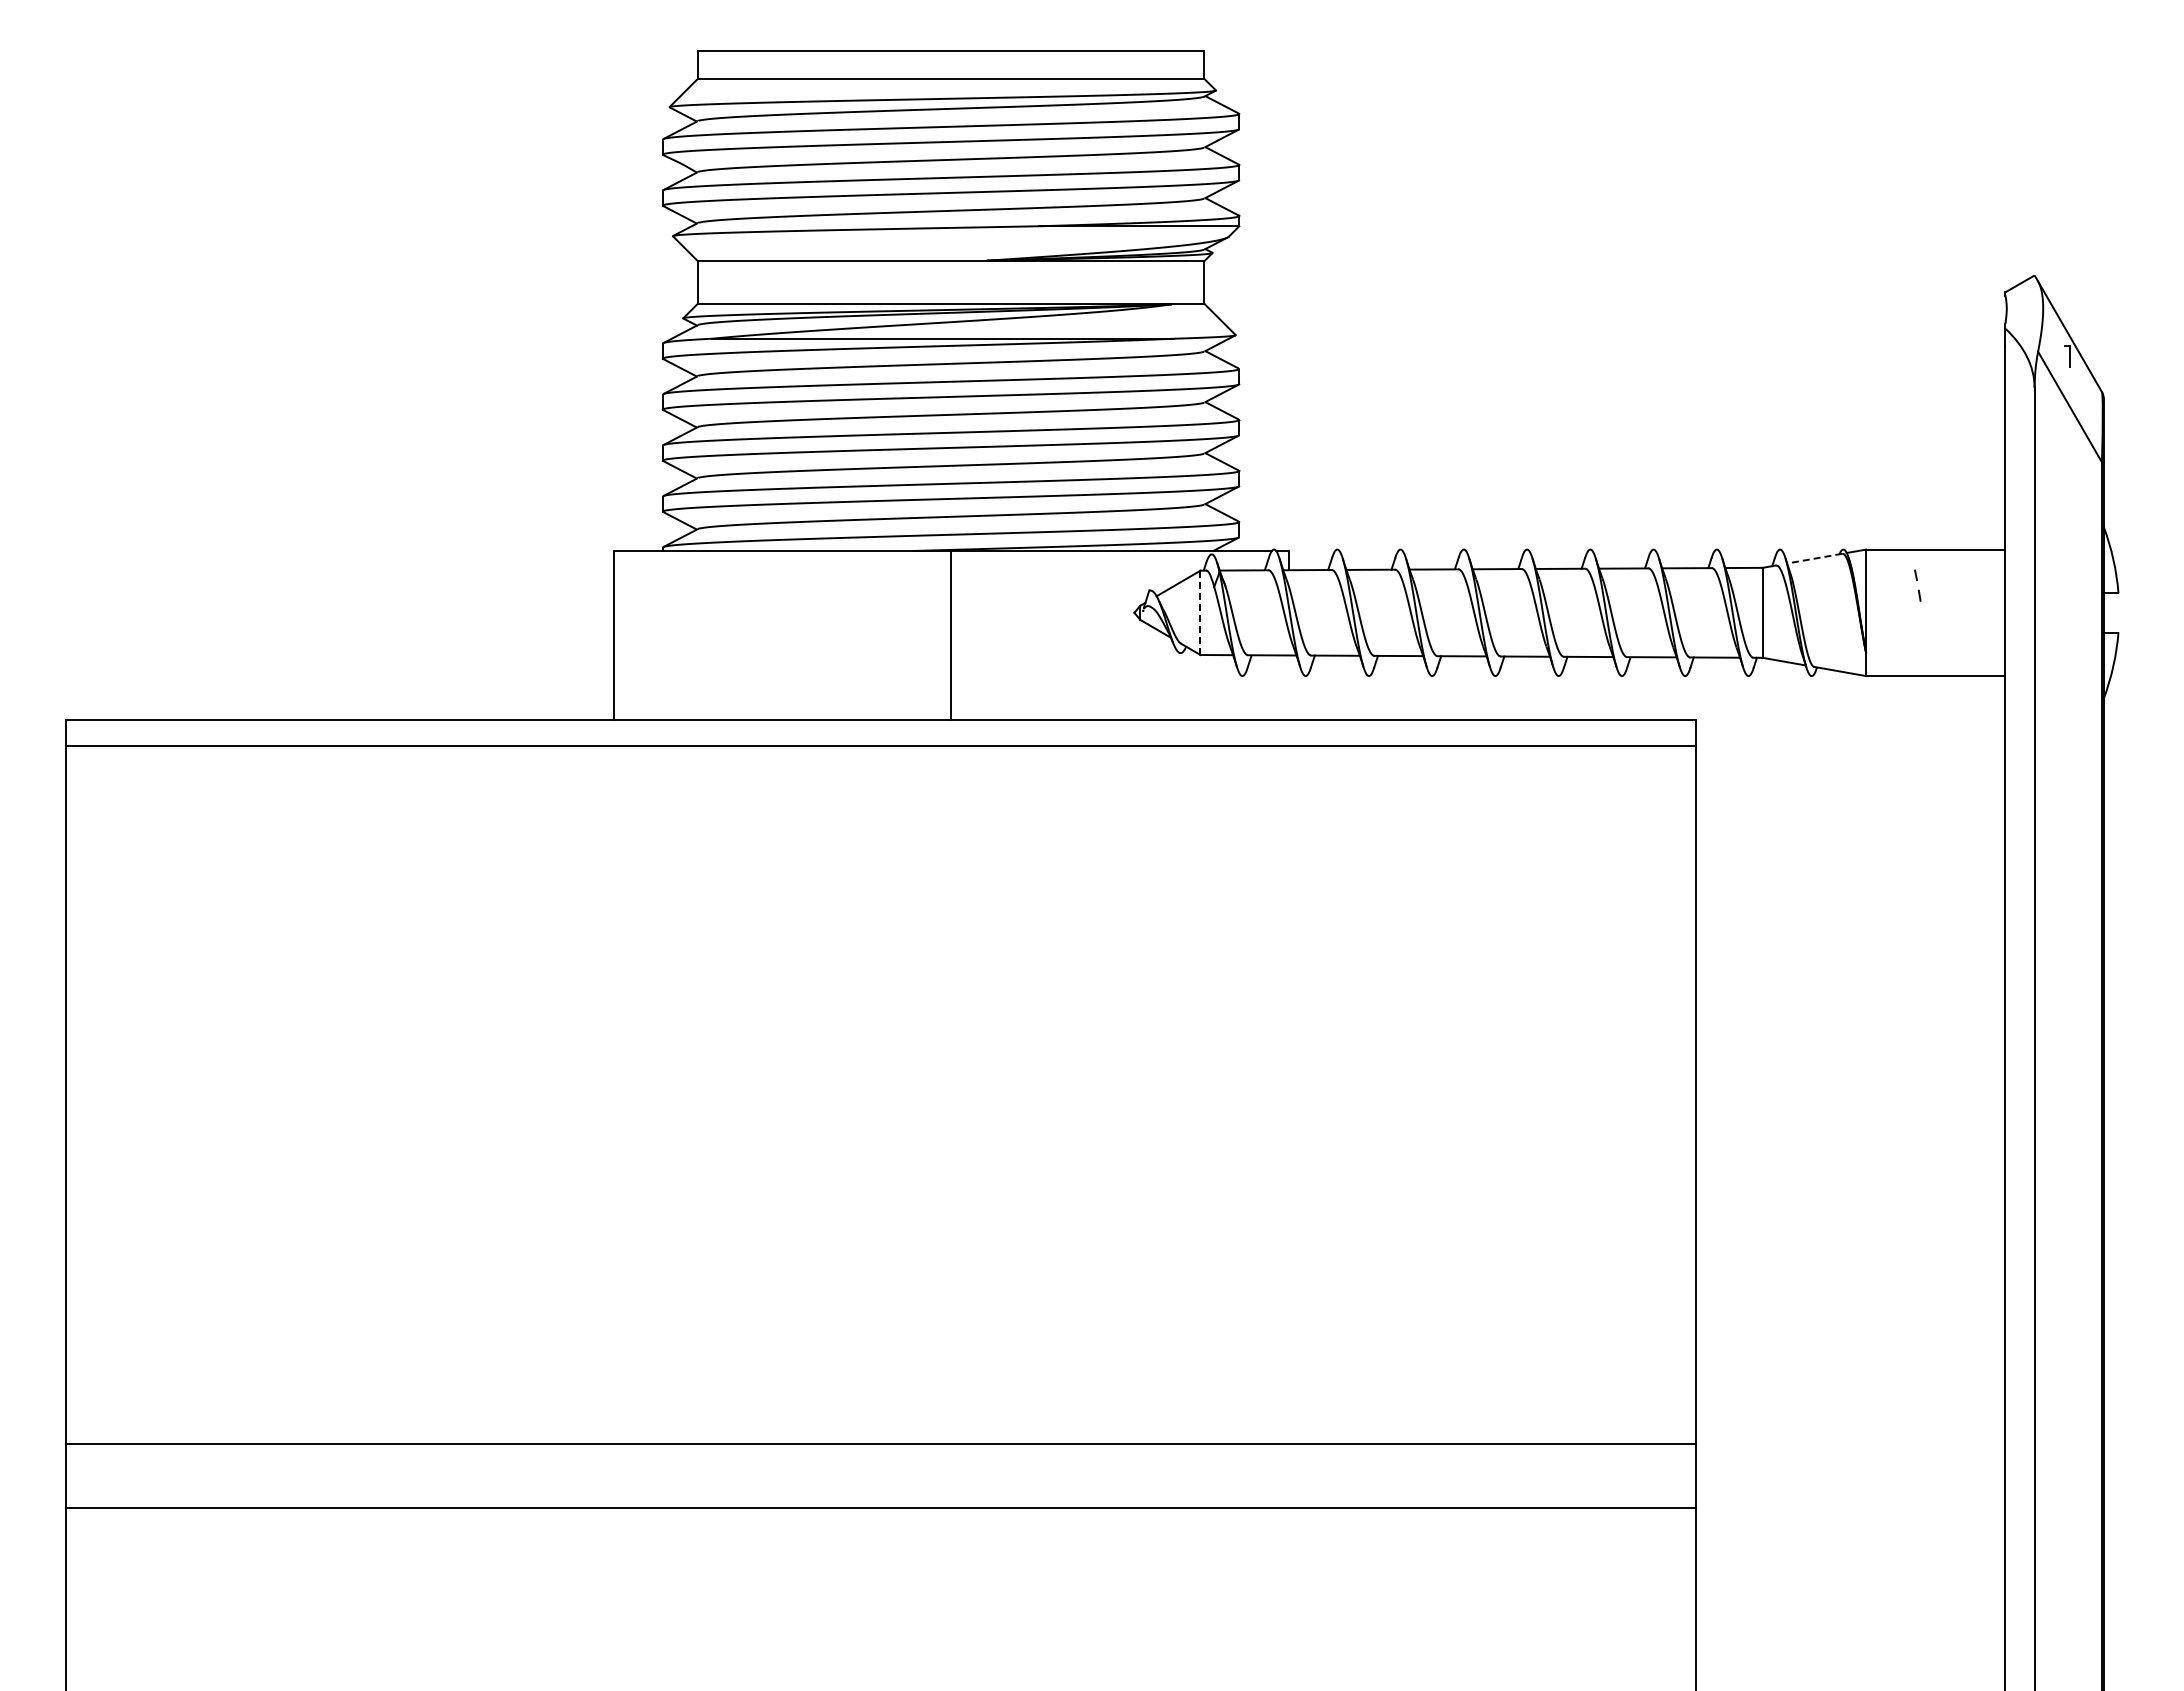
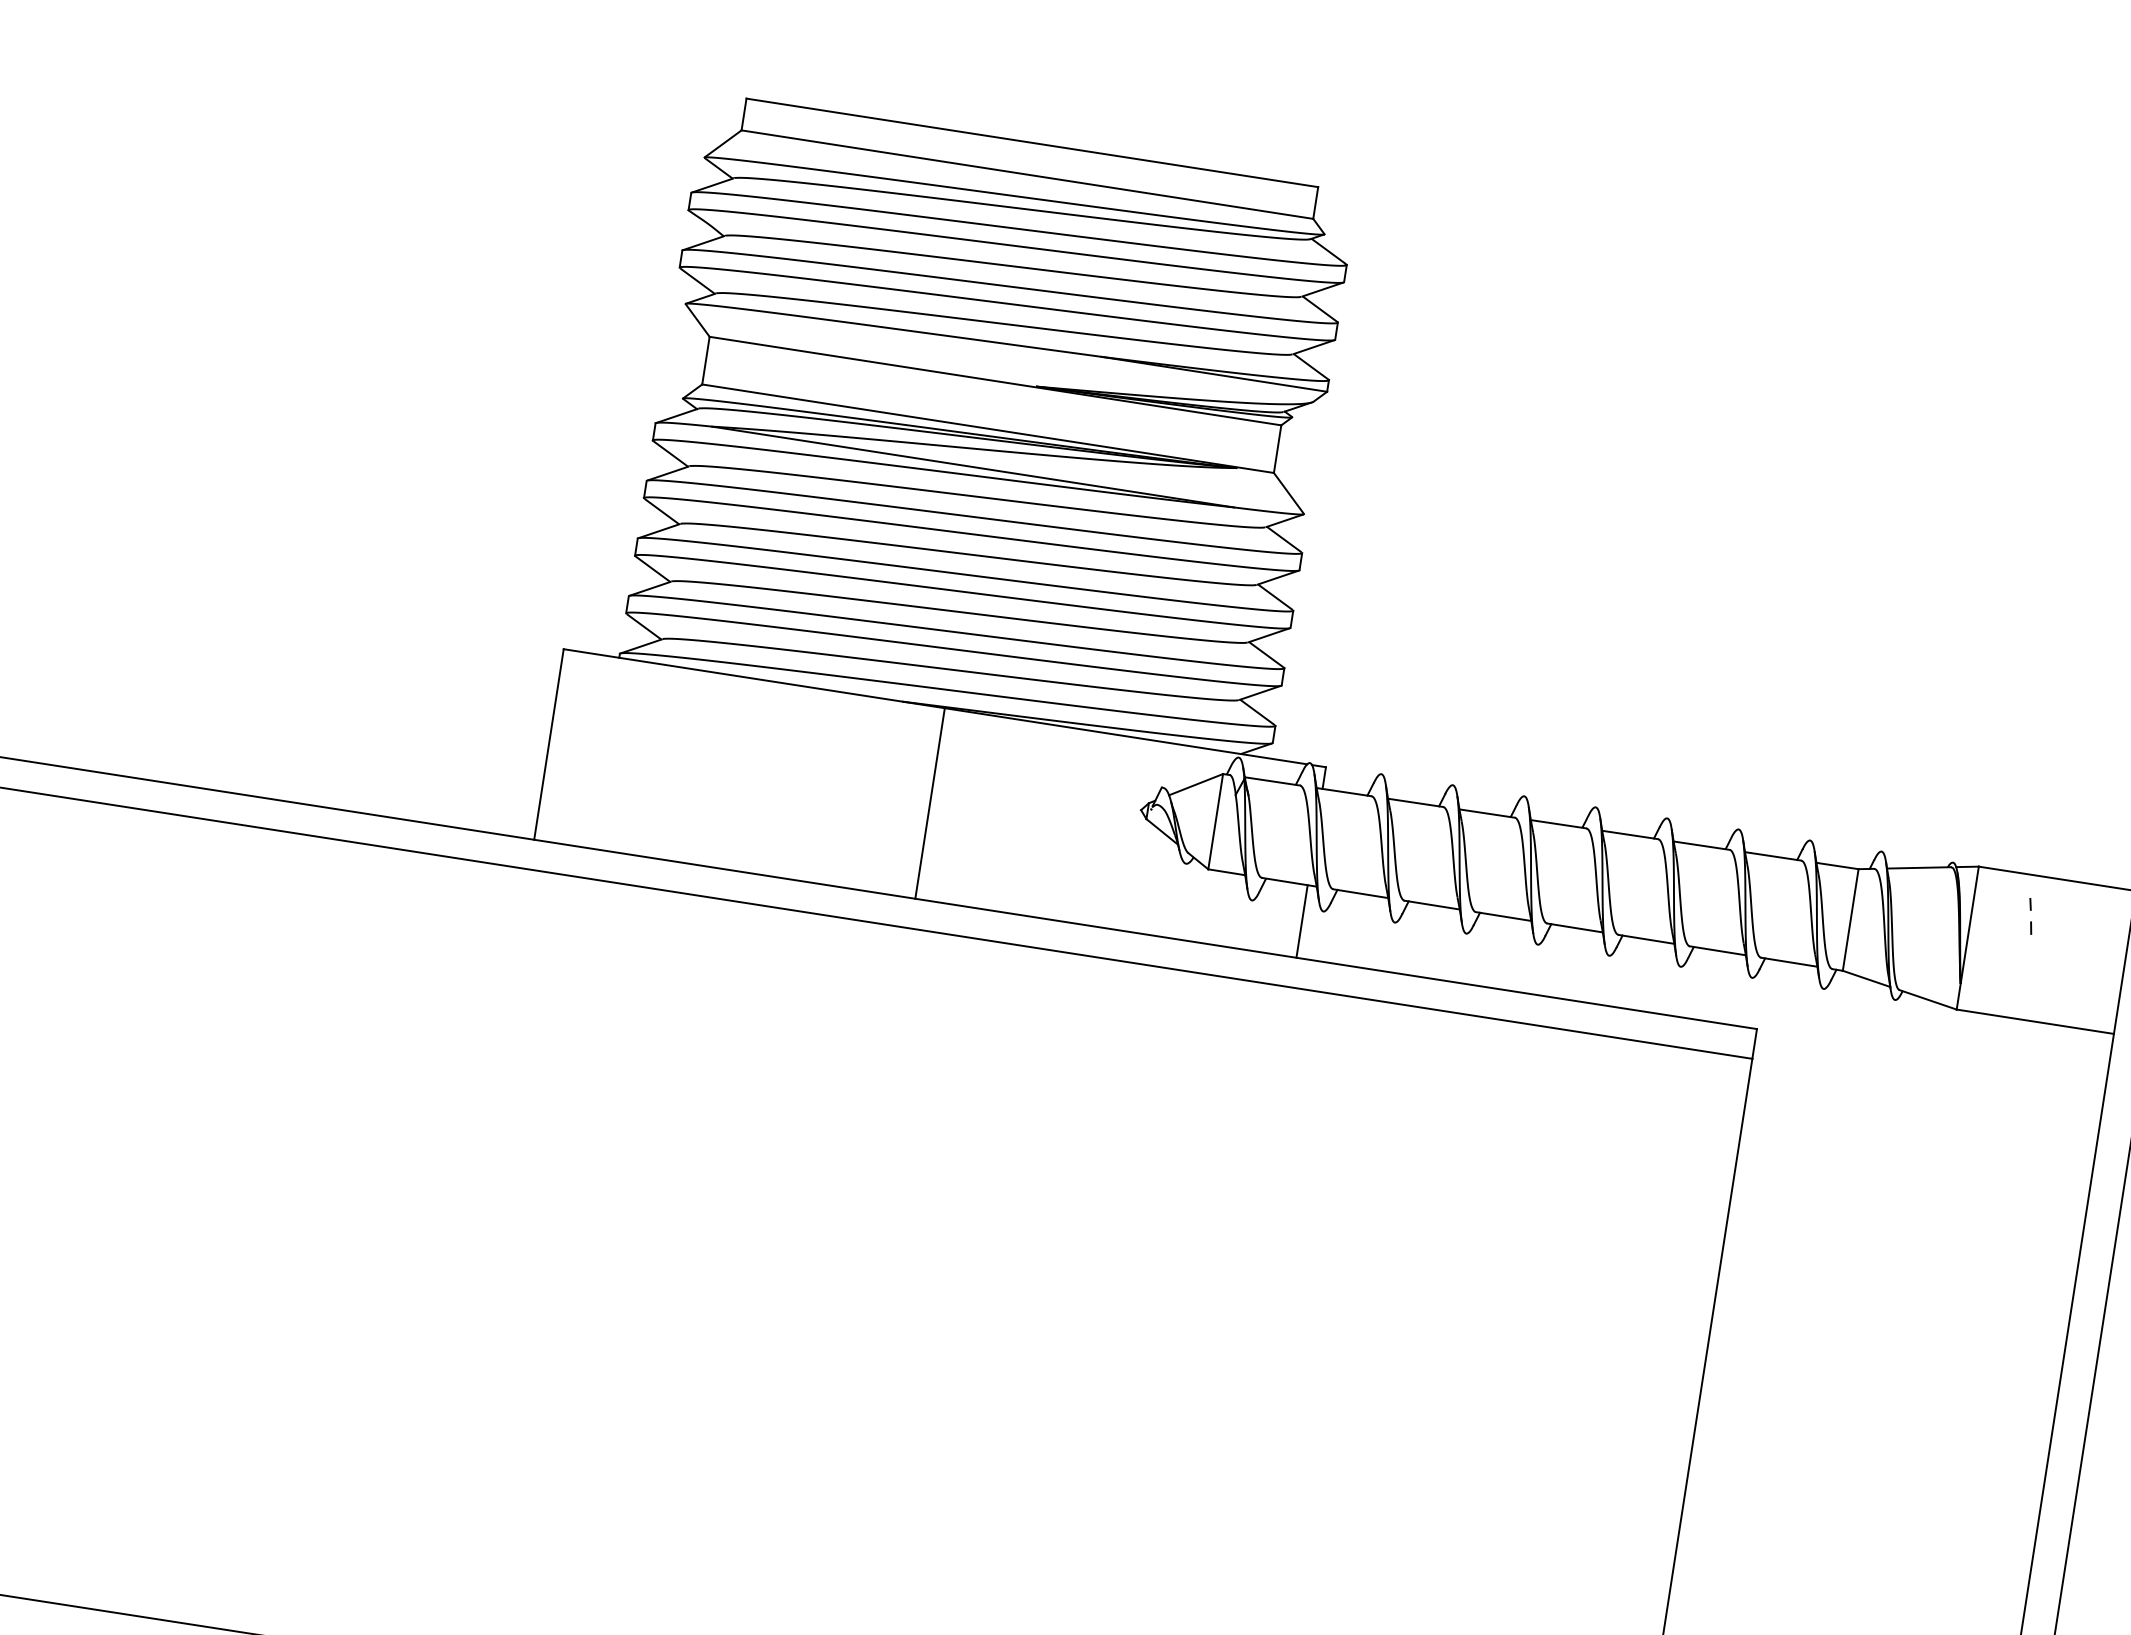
line: (1814, 558) -> (1918, 867), dashed -> solid
line: (1200, 613) -> (1215, 822), dashed -> solid
line: (1288, 687) -> (1302, 921), added

